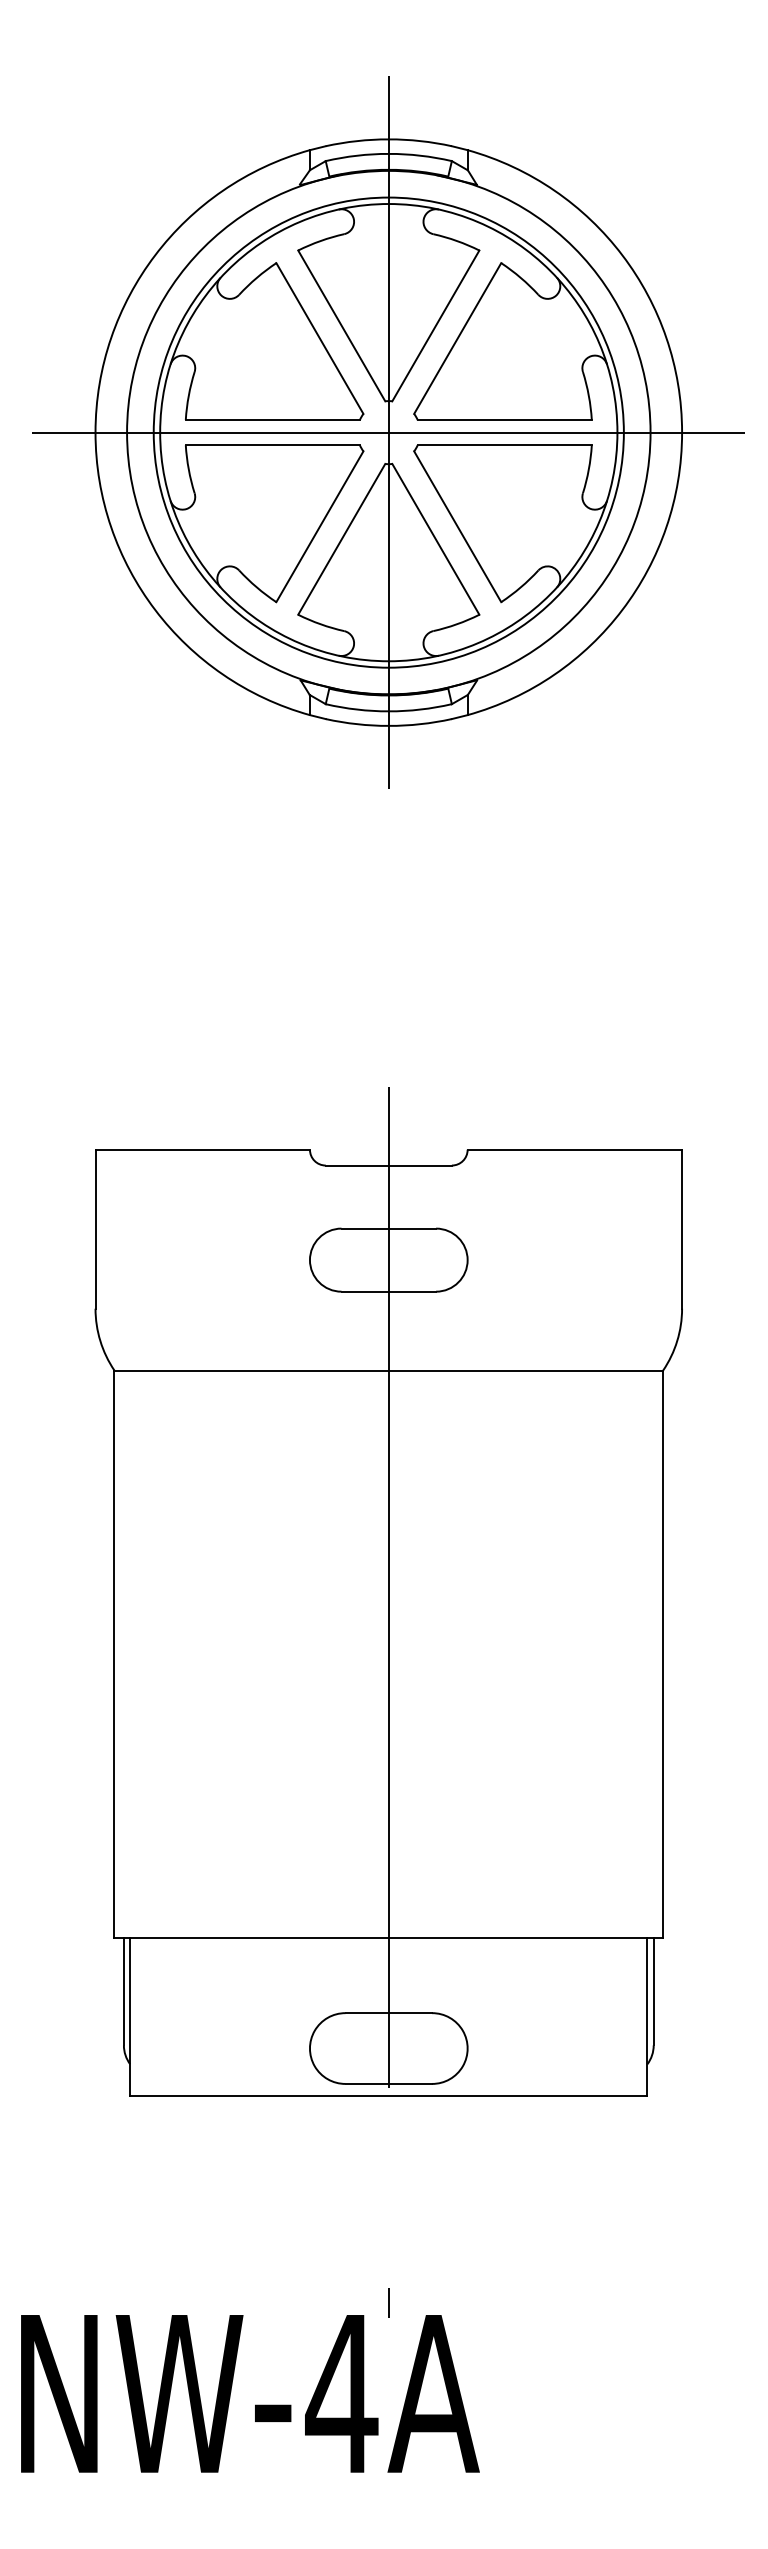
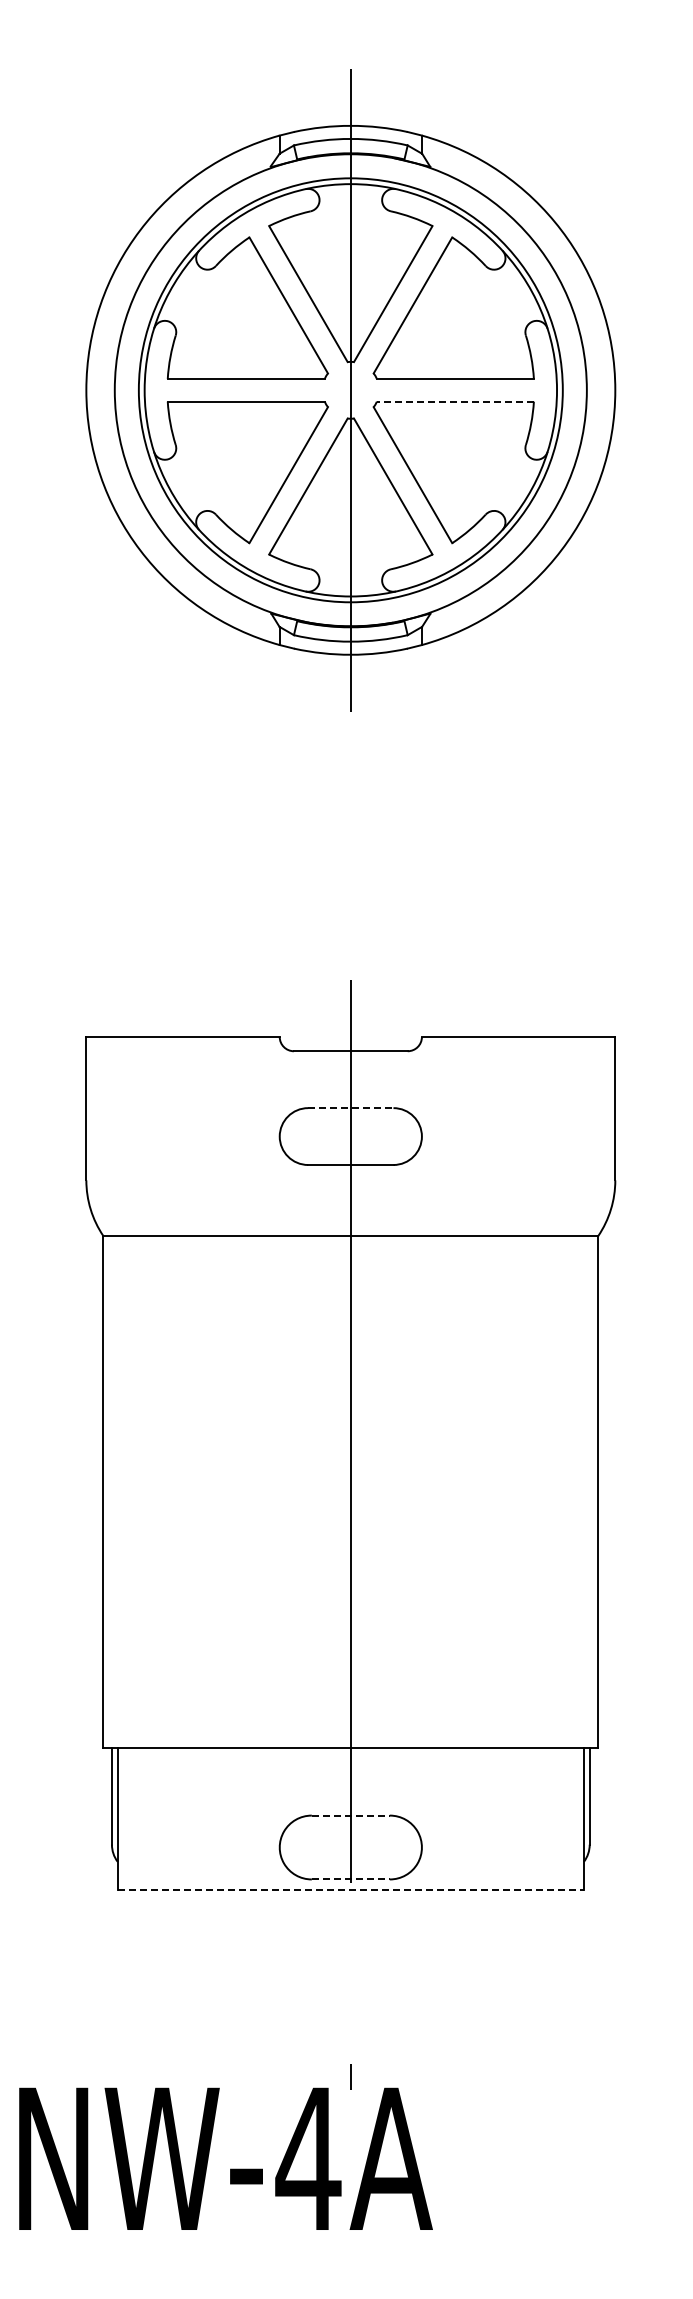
line: (388, 432) -> (350, 390), removed
line: (504, 445) -> (455, 401), solid -> dashed
line: (388, 1229) -> (350, 1108), solid -> dashed
line: (388, 2013) -> (350, 1815), solid -> dashed
line: (388, 2083) -> (350, 1879), solid -> dashed
line: (389, 2096) -> (351, 1890), solid -> dashed

